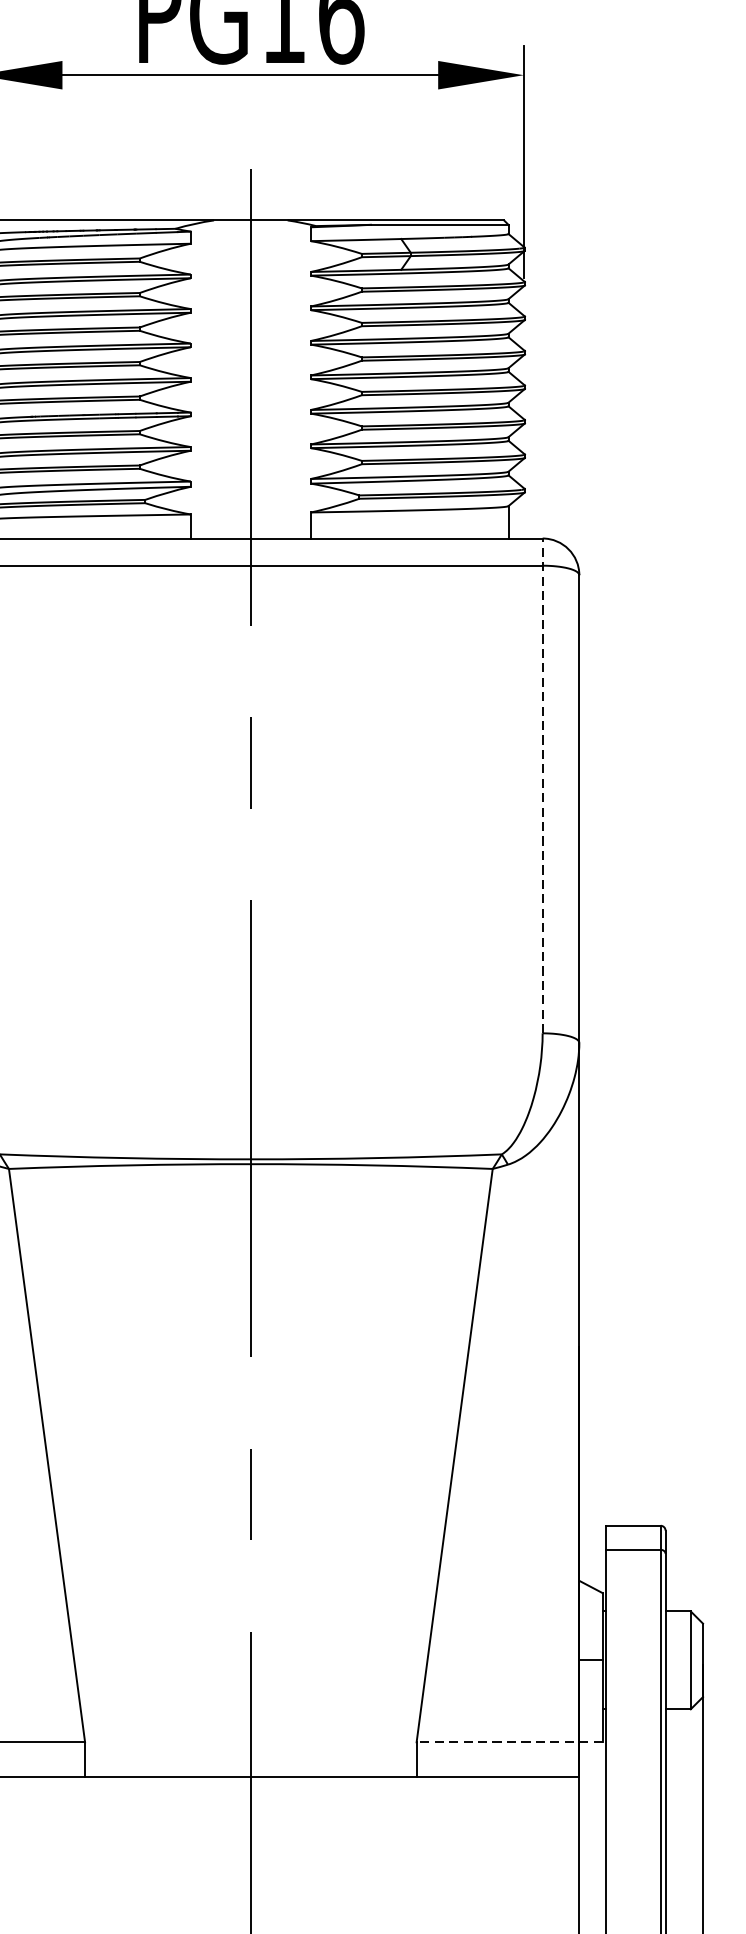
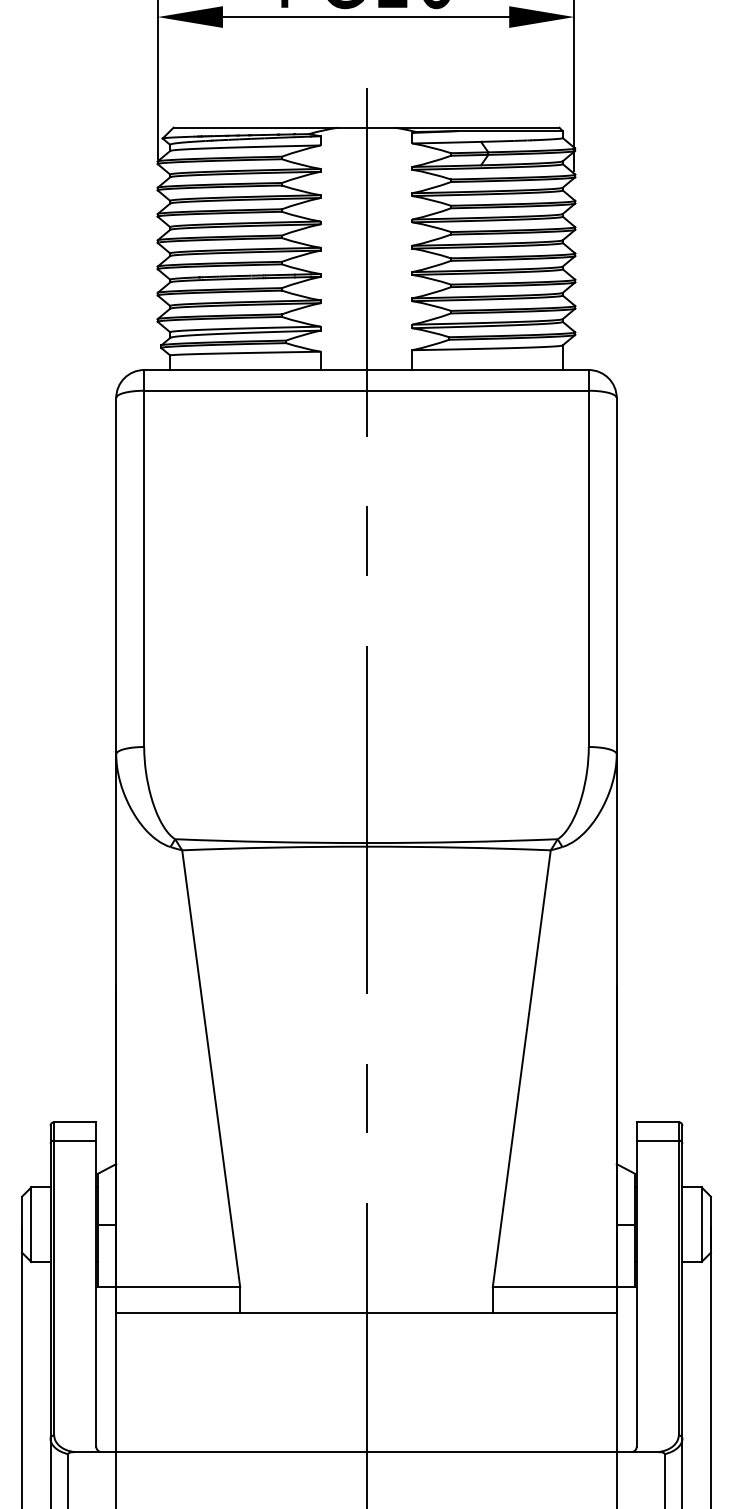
line: (542, 785) -> (588, 558), dashed -> solid
line: (509, 1742) -> (563, 1287), dashed -> solid

